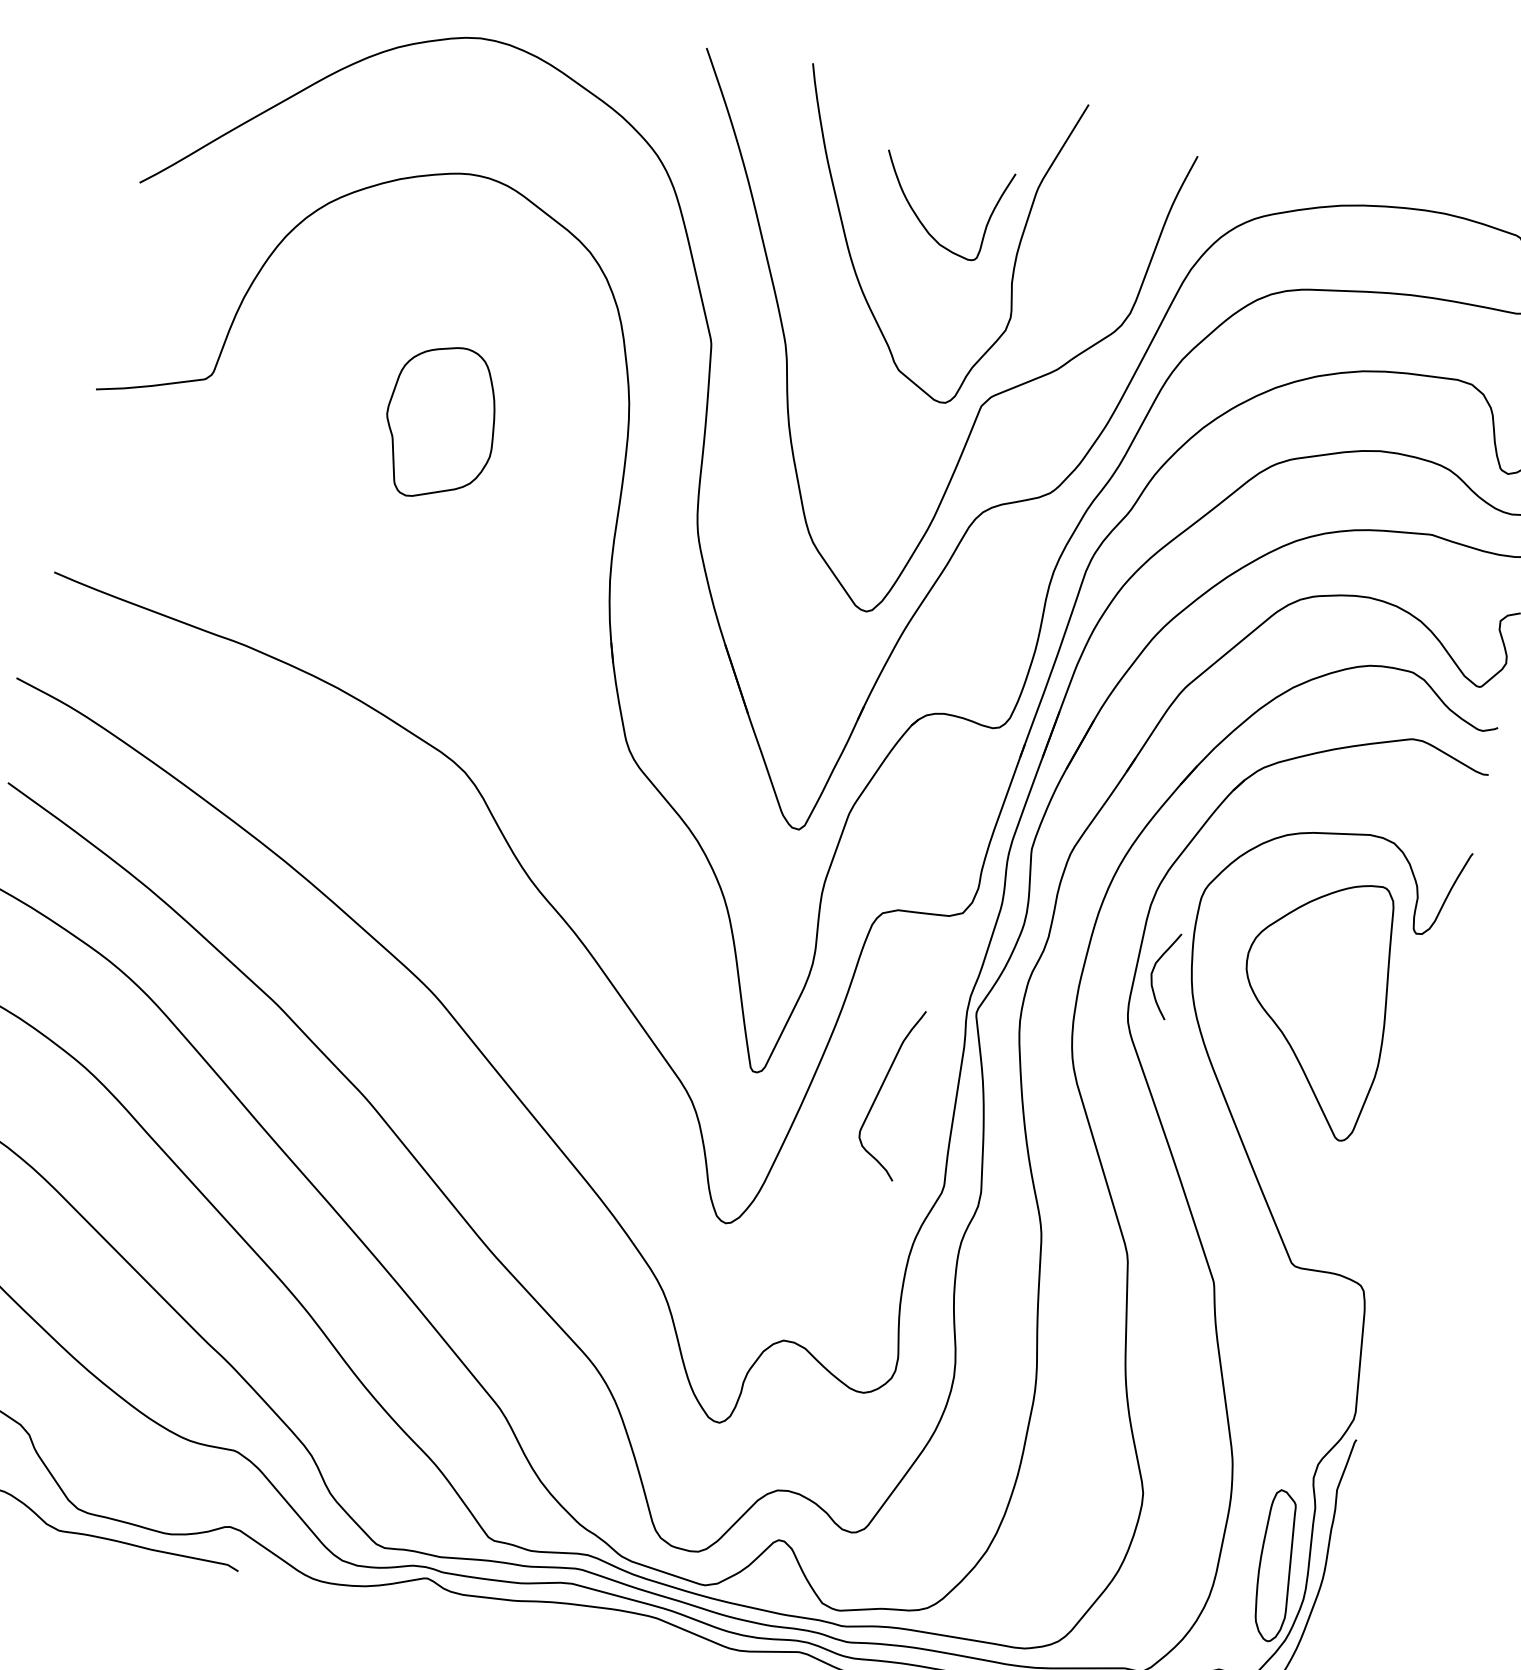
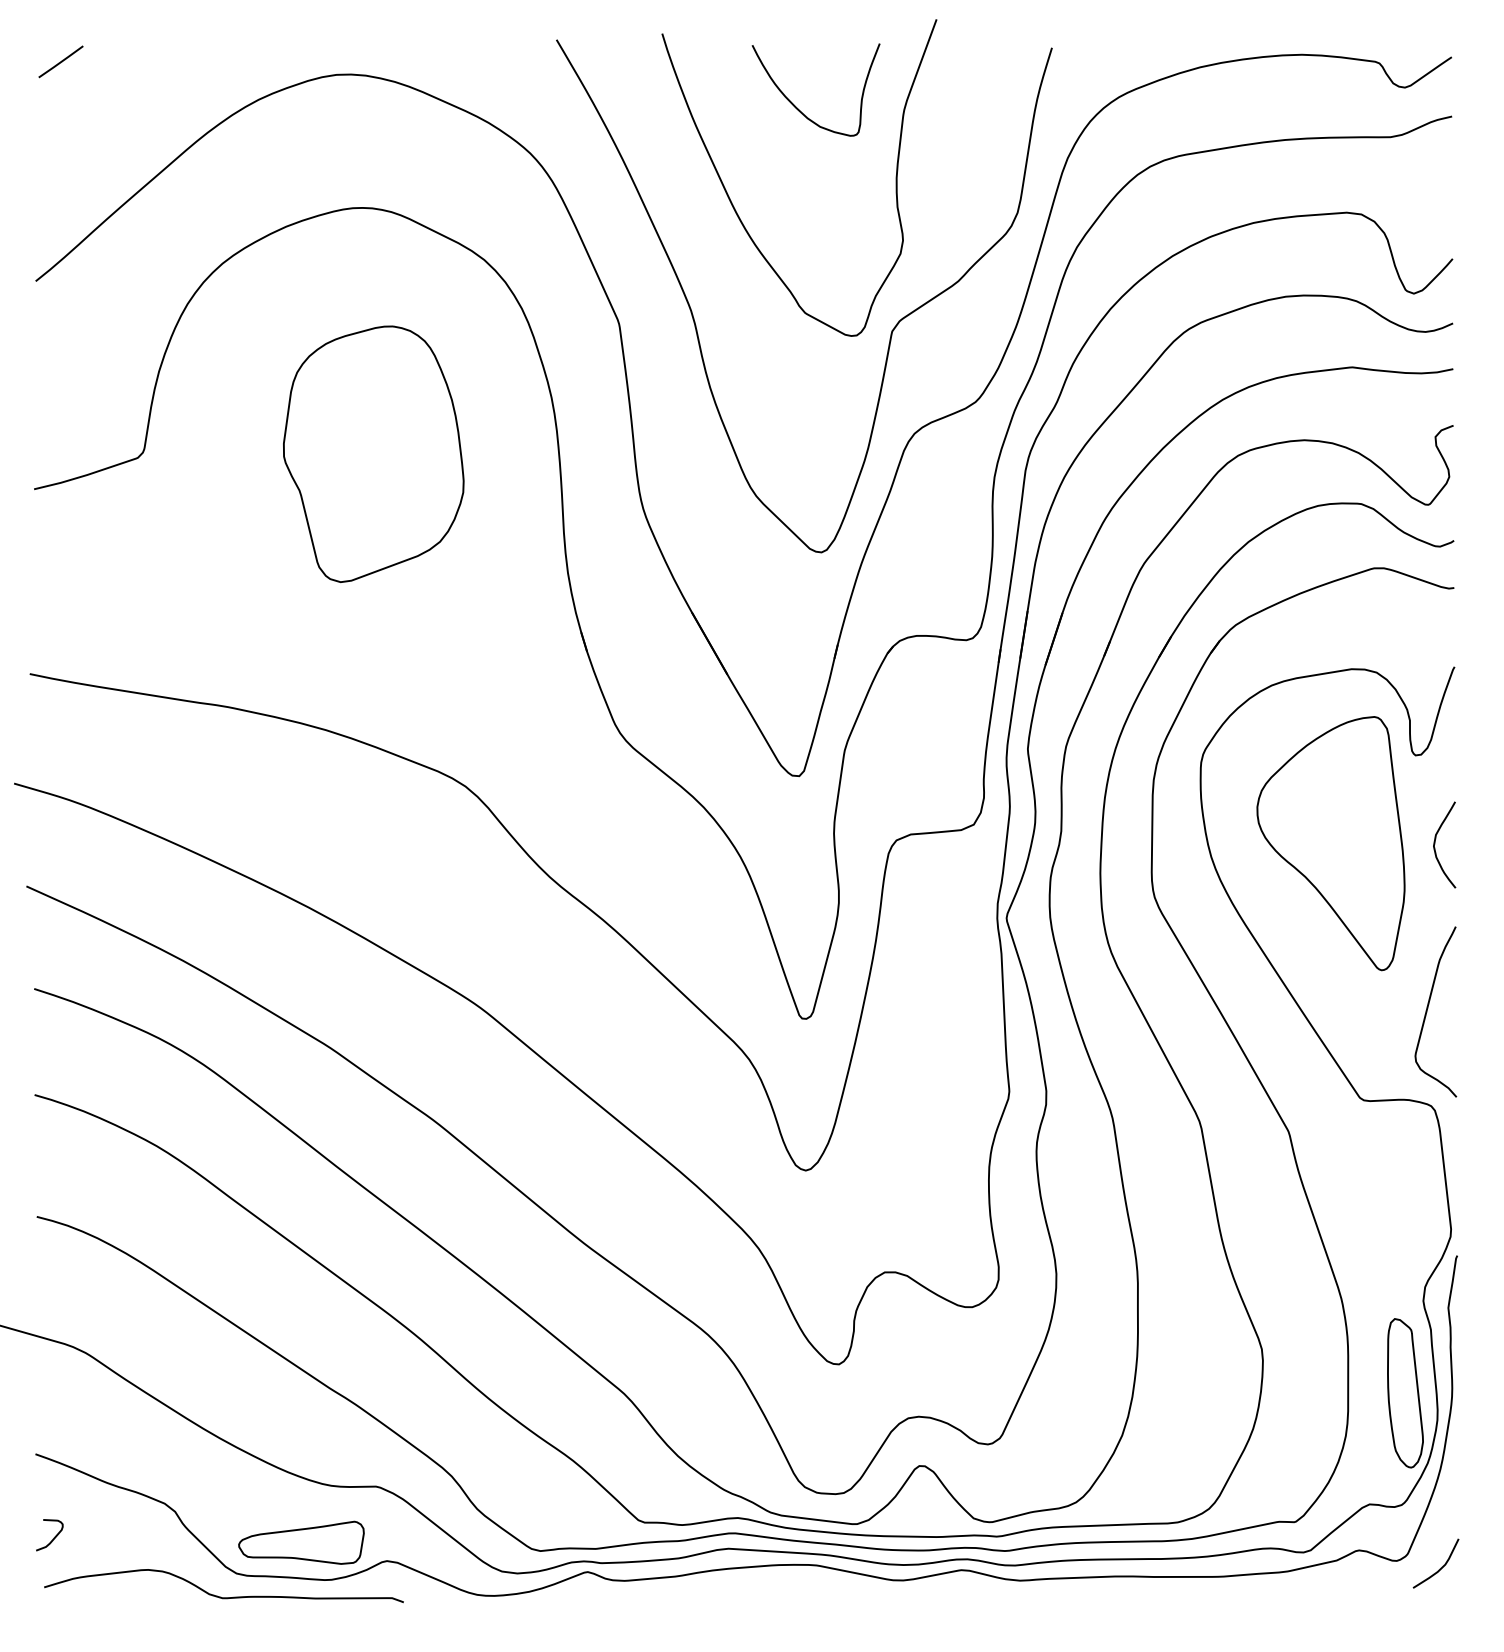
curve: (921, 220) -> (797, 107), moved
part: (440, 422) -> (373, 453), size x1.67
curve: (1153, 972) -> (1435, 844), moved
curve: (882, 1087) -> (1428, 1008), moved
part: (148, 1491) -> (301, 1542), added

